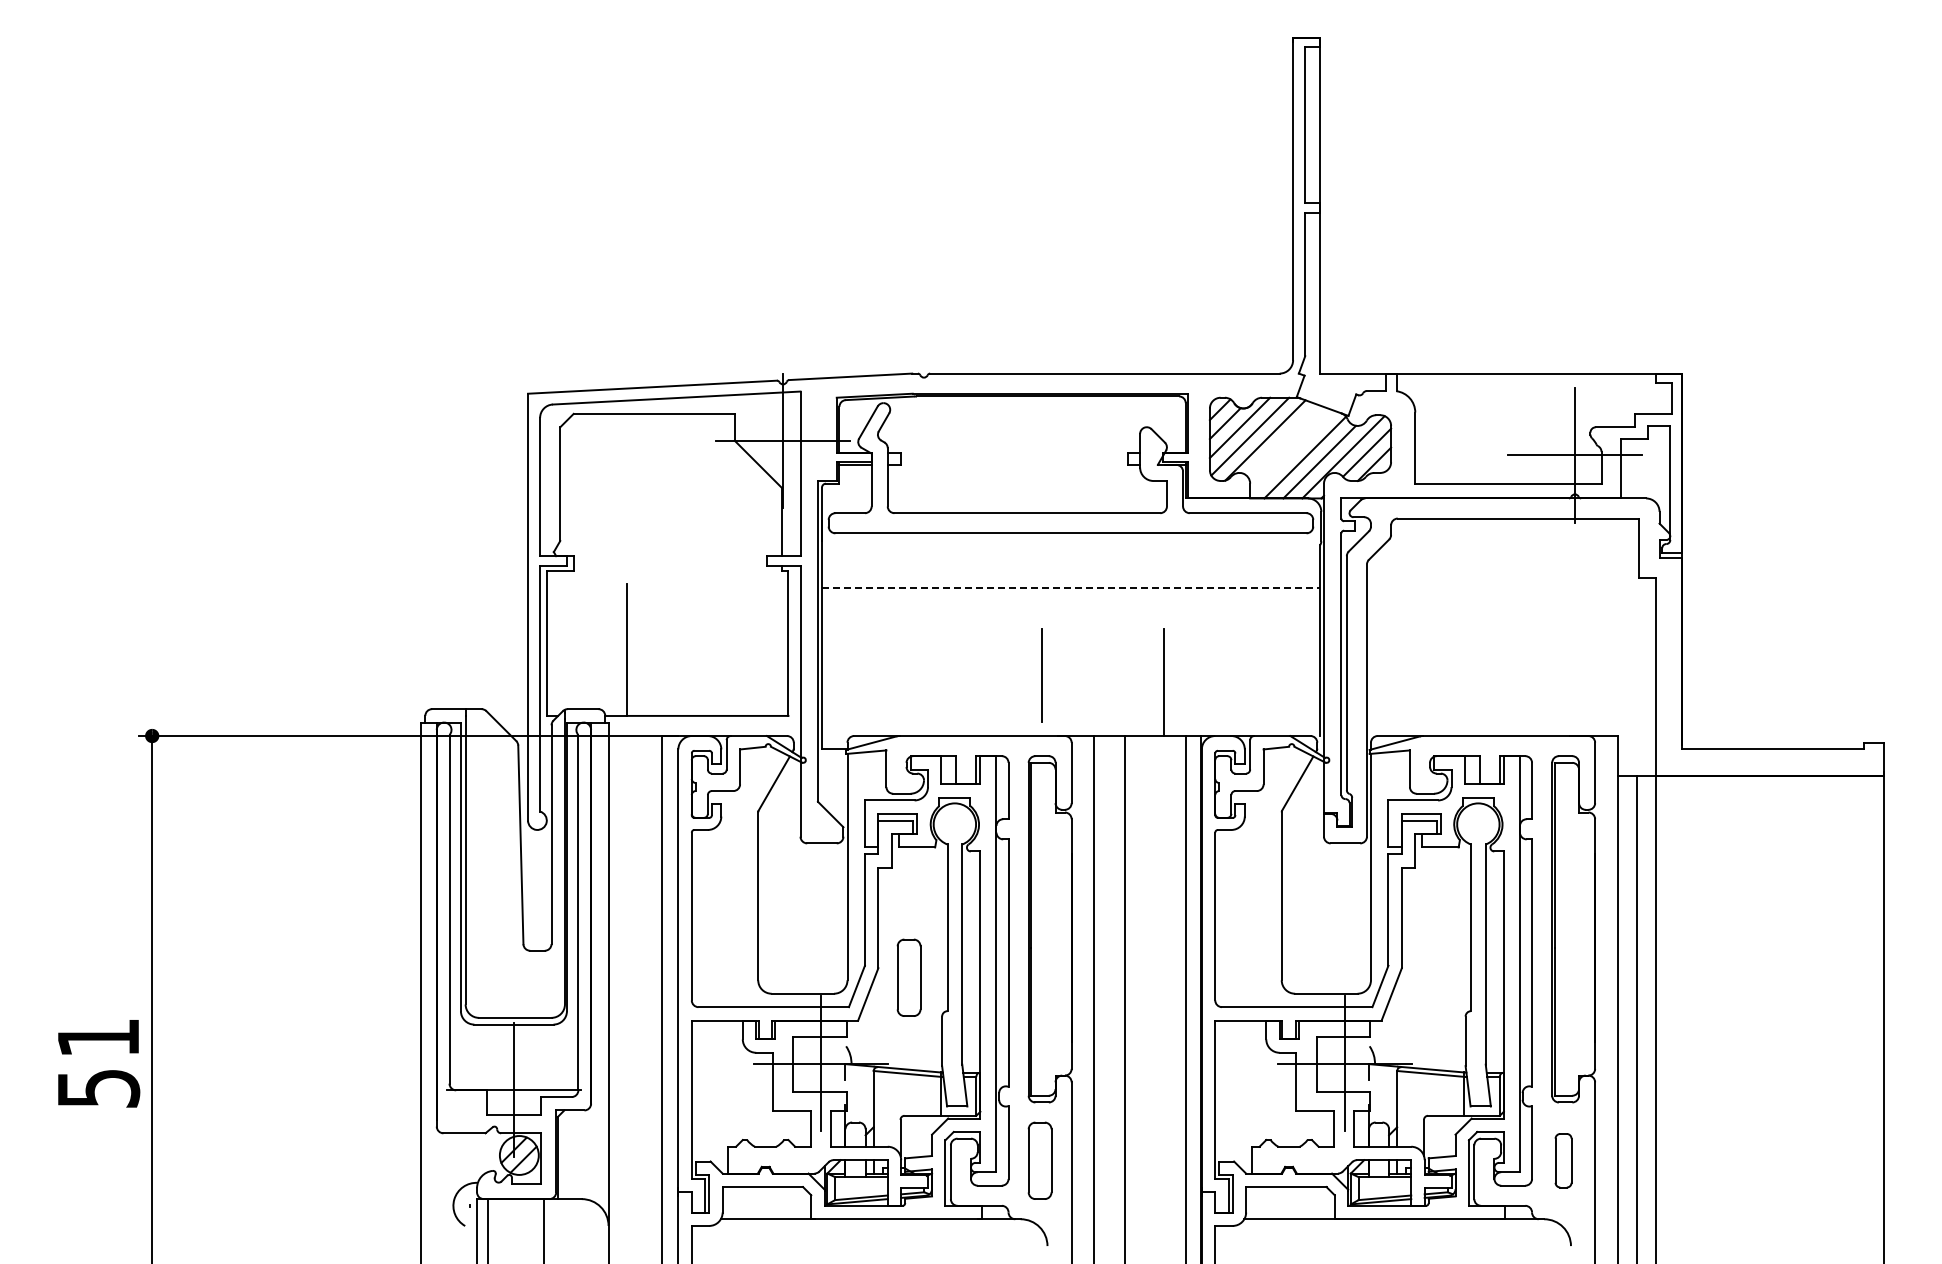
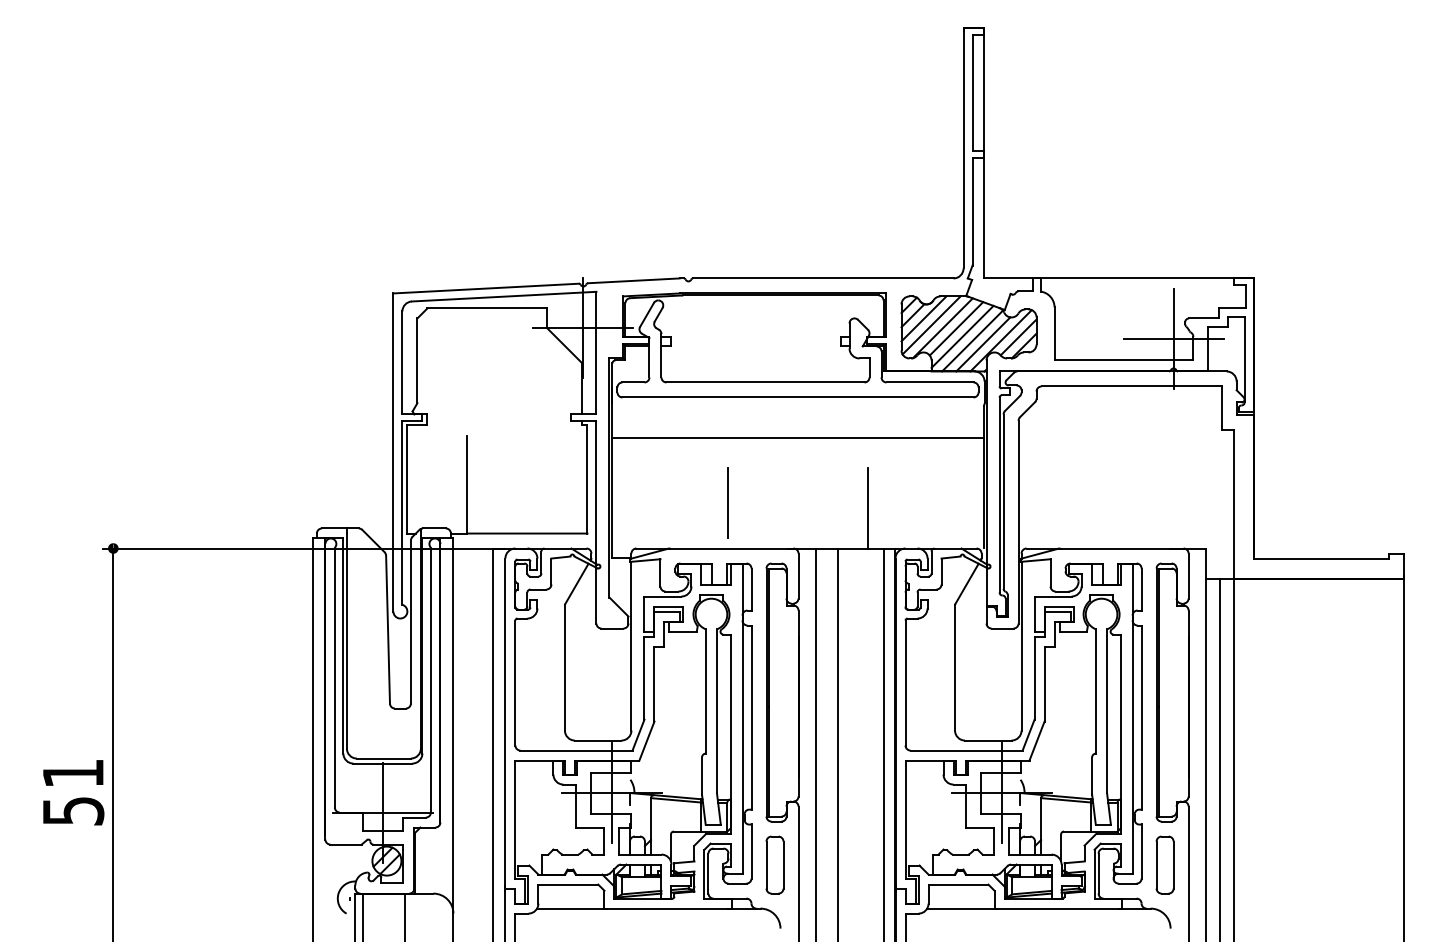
line: (1283, 441) -> (956, 329), added
line: (1291, 451) -> (962, 336), added
line: (1070, 588) -> (797, 438), dashed -> solid
line: (1041, 675) -> (728, 503), moved
part: (908, 977) -> (676, 728), removed
part: (1563, 1160) -> (1165, 864), size x1.43

